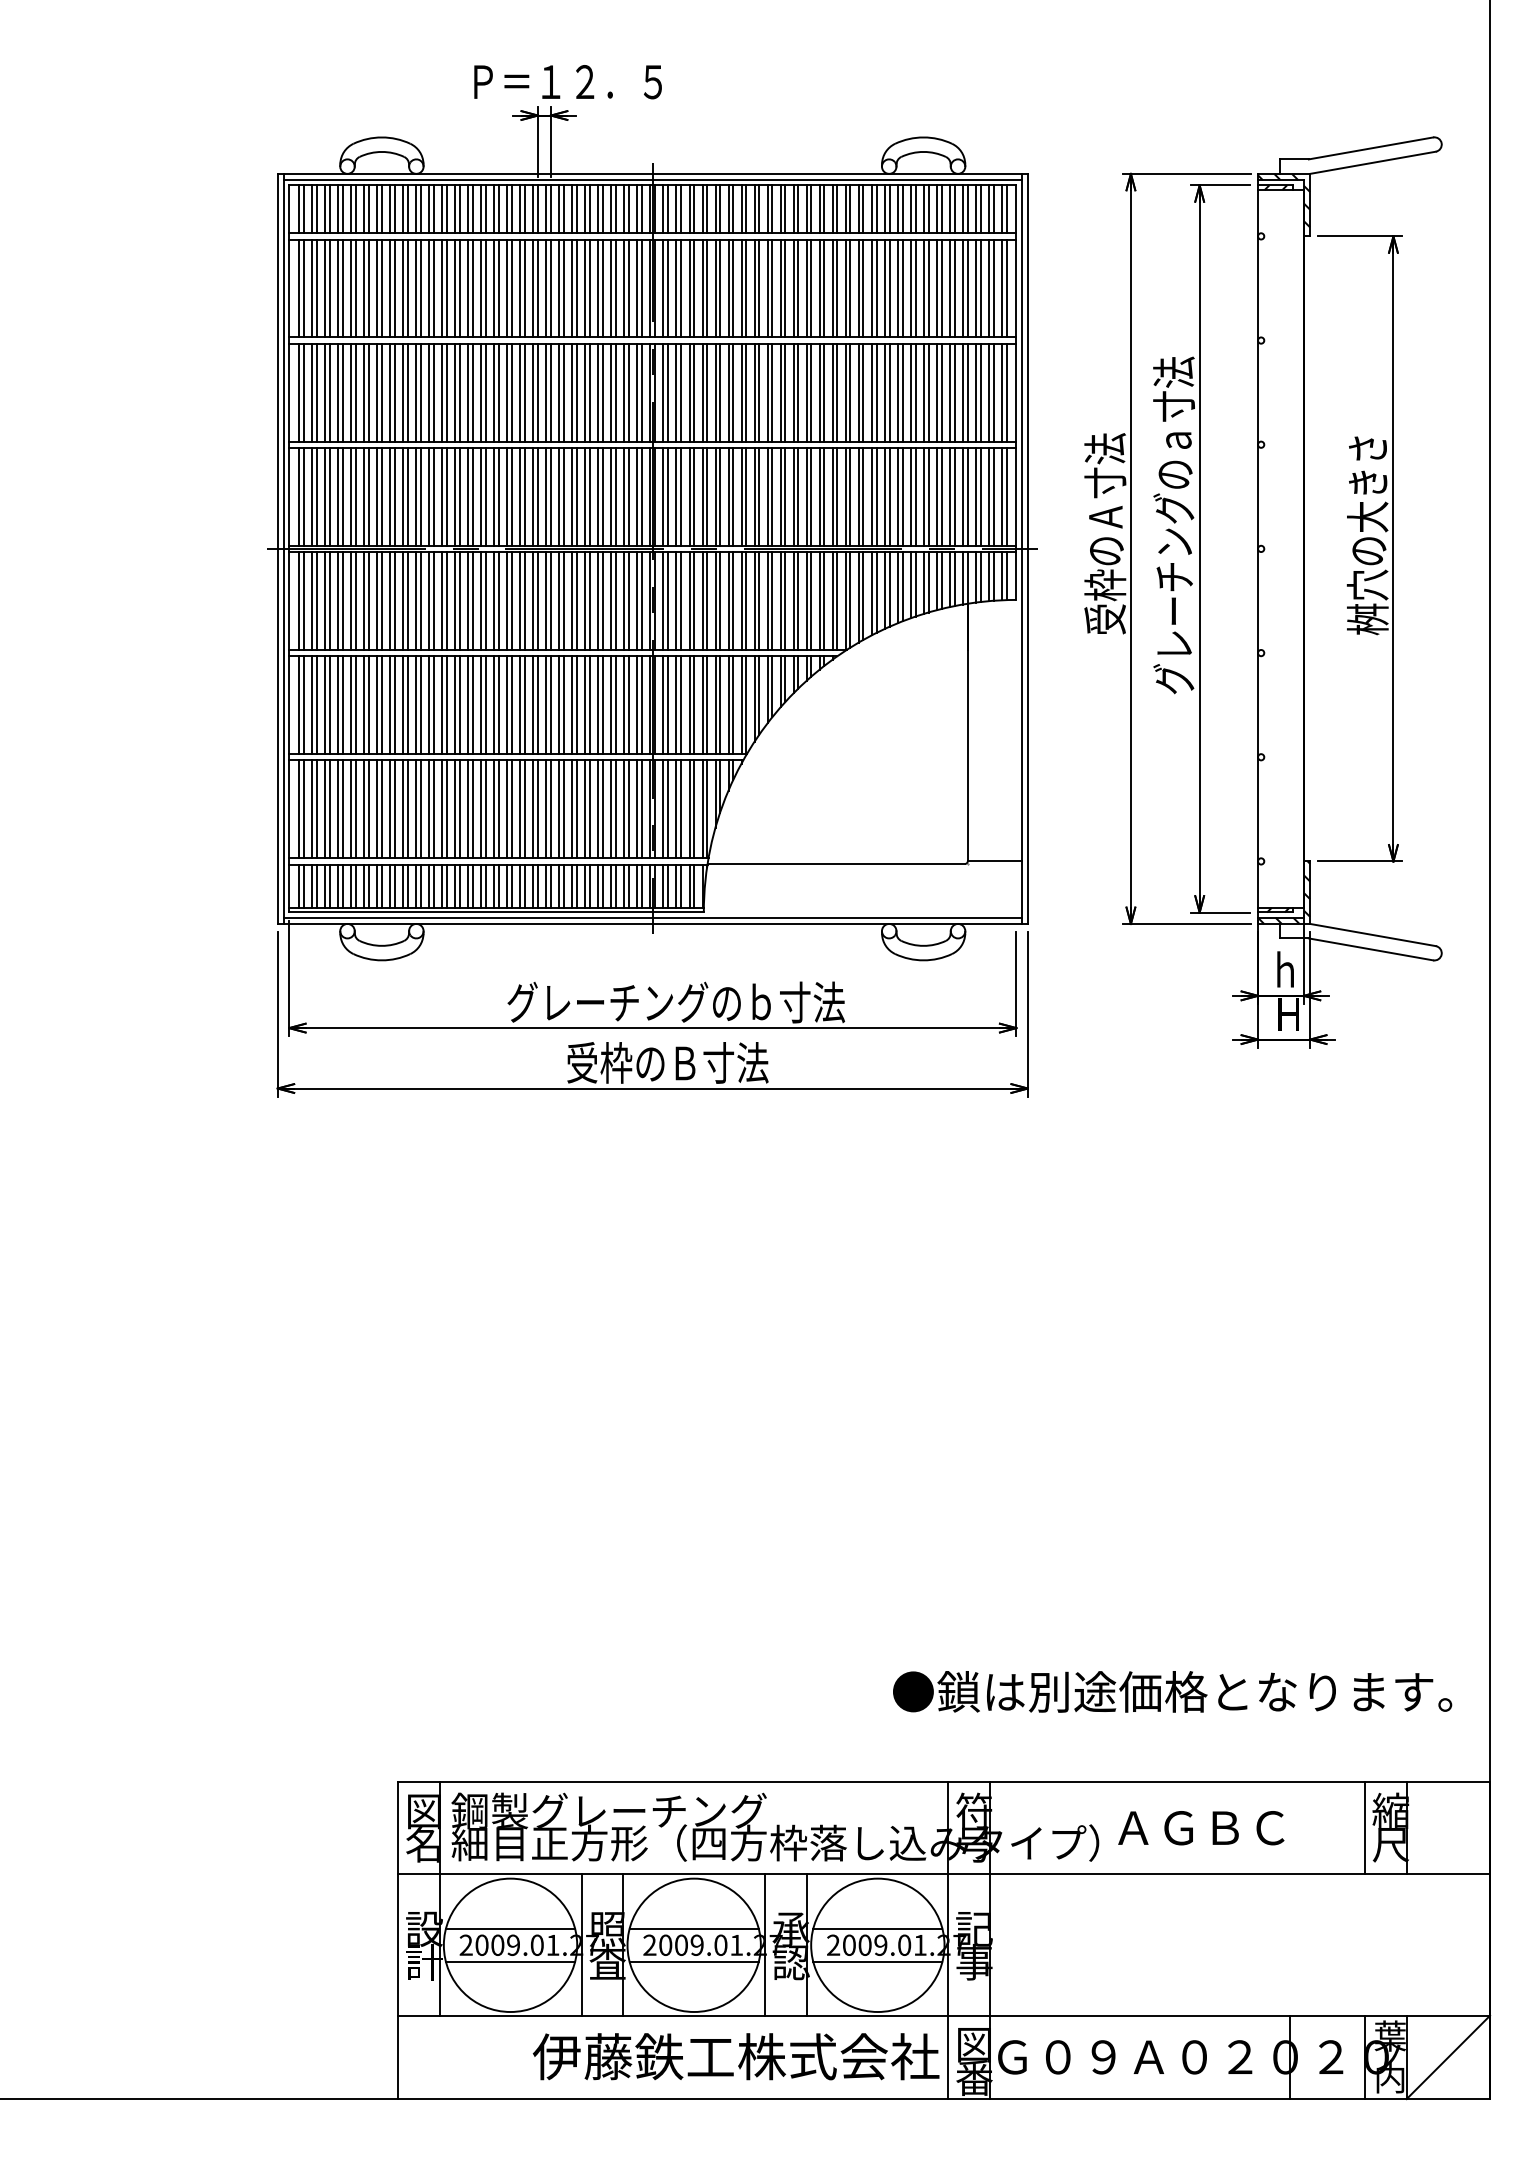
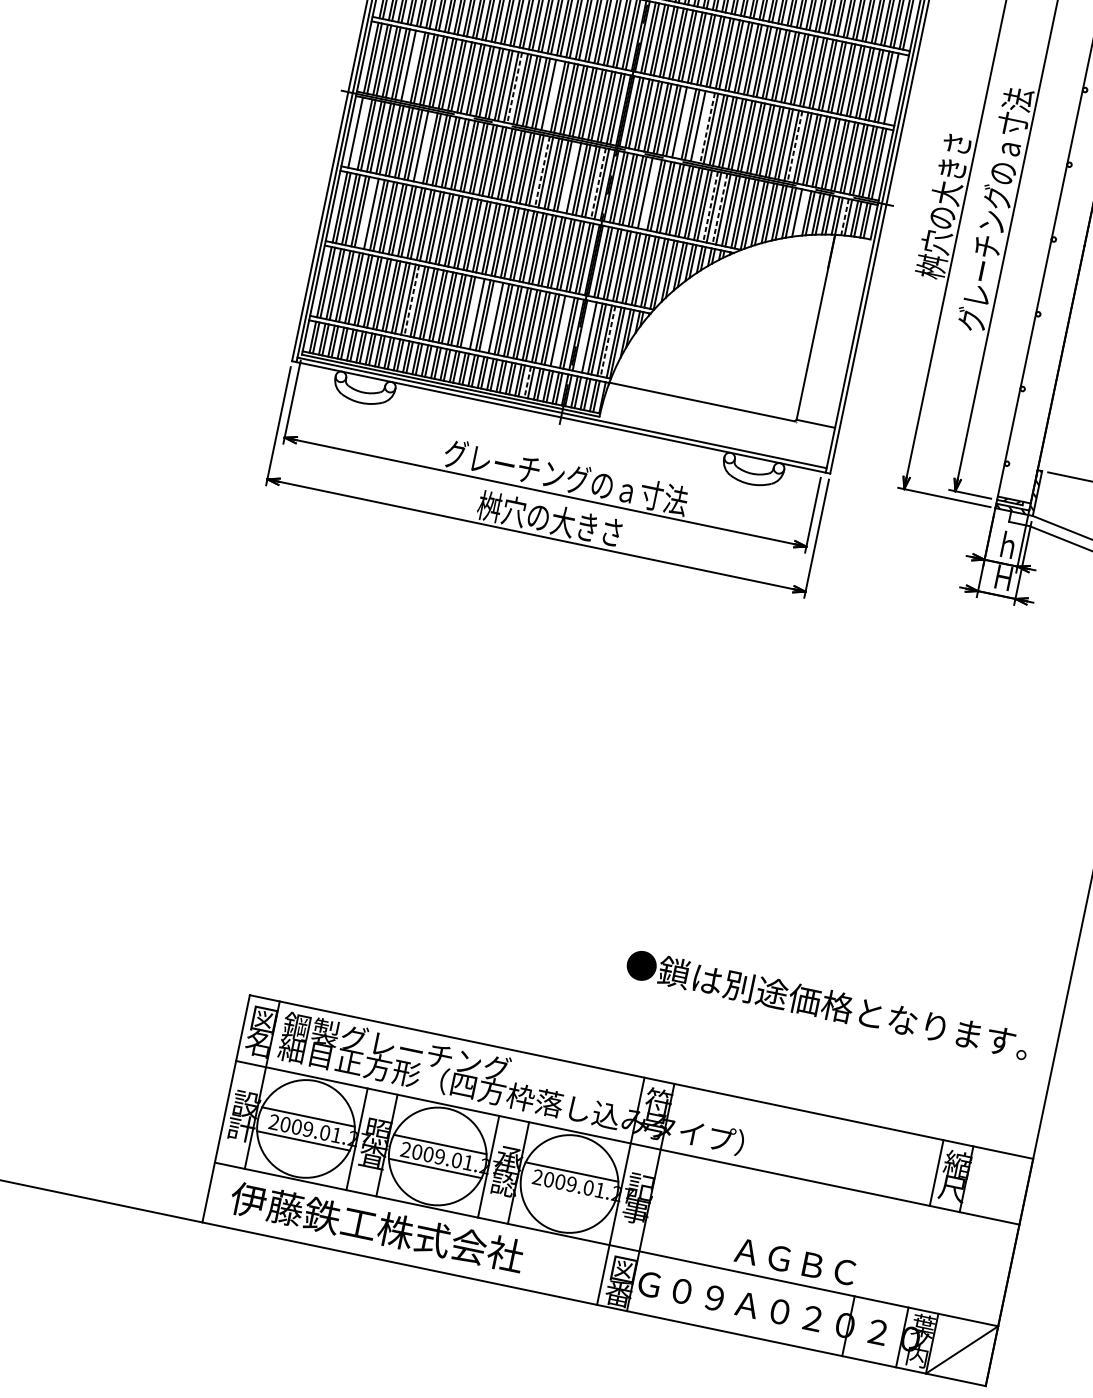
line: (1006, 392) -> (894, 89), removed
line: (355, 496) -> (411, 66), removed
line: (498, 496) -> (514, 87), solid -> dashed
line: (550, 496) -> (551, 95), removed
line: (733, 496) -> (683, 122), removed
line: (759, 496) -> (701, 126), removed
line: (767, 496) -> (707, 127), solid -> dashed
line: (889, 496) -> (795, 146), solid -> dashed
text: (1105, 534) -> (944, 205), 受枠のＡ寸法 -> 桝穴の大きさ
line: (975, 577) -> (844, 217), solid -> dashed
line: (915, 584) -> (800, 213), removed
line: (303, 600) -> (359, 132), removed
line: (394, 600) -> (424, 146), removed
line: (598, 600) -> (570, 177), removed
line: (707, 600) -> (648, 193), removed
line: (559, 601) -> (542, 172), solid -> dashed
line: (637, 601) -> (598, 183), solid -> dashed
line: (793, 601) -> (710, 207), solid -> dashed
line: (806, 601) -> (719, 209), solid -> dashed
line: (337, 705) -> (367, 213), removed
line: (420, 809) -> (411, 300), solid -> dashed
line: (507, 809) -> (474, 313), removed
line: (533, 809) -> (492, 317), removed
line: (629, 809) -> (561, 331), removed
line: (663, 809) -> (585, 336), removed
line: (694, 809) -> (608, 341), solid -> dashed
line: (598, 886) -> (527, 382), solid -> dashed
text: (761, 1001) -> (627, 489), グレーチングのｂ寸法 -> グレーチングのａ寸法
text: (667, 1062) -> (550, 519), 受枠のＢ寸法 -> 桝穴の大きさ
text: (1172, 1691) -> (827, 1004), moved
text: (1201, 1828) -> (795, 1262), moved
line: (877, 1961) -> (566, 1195), removed
text: (735, 2056) -> (376, 1227), moved

